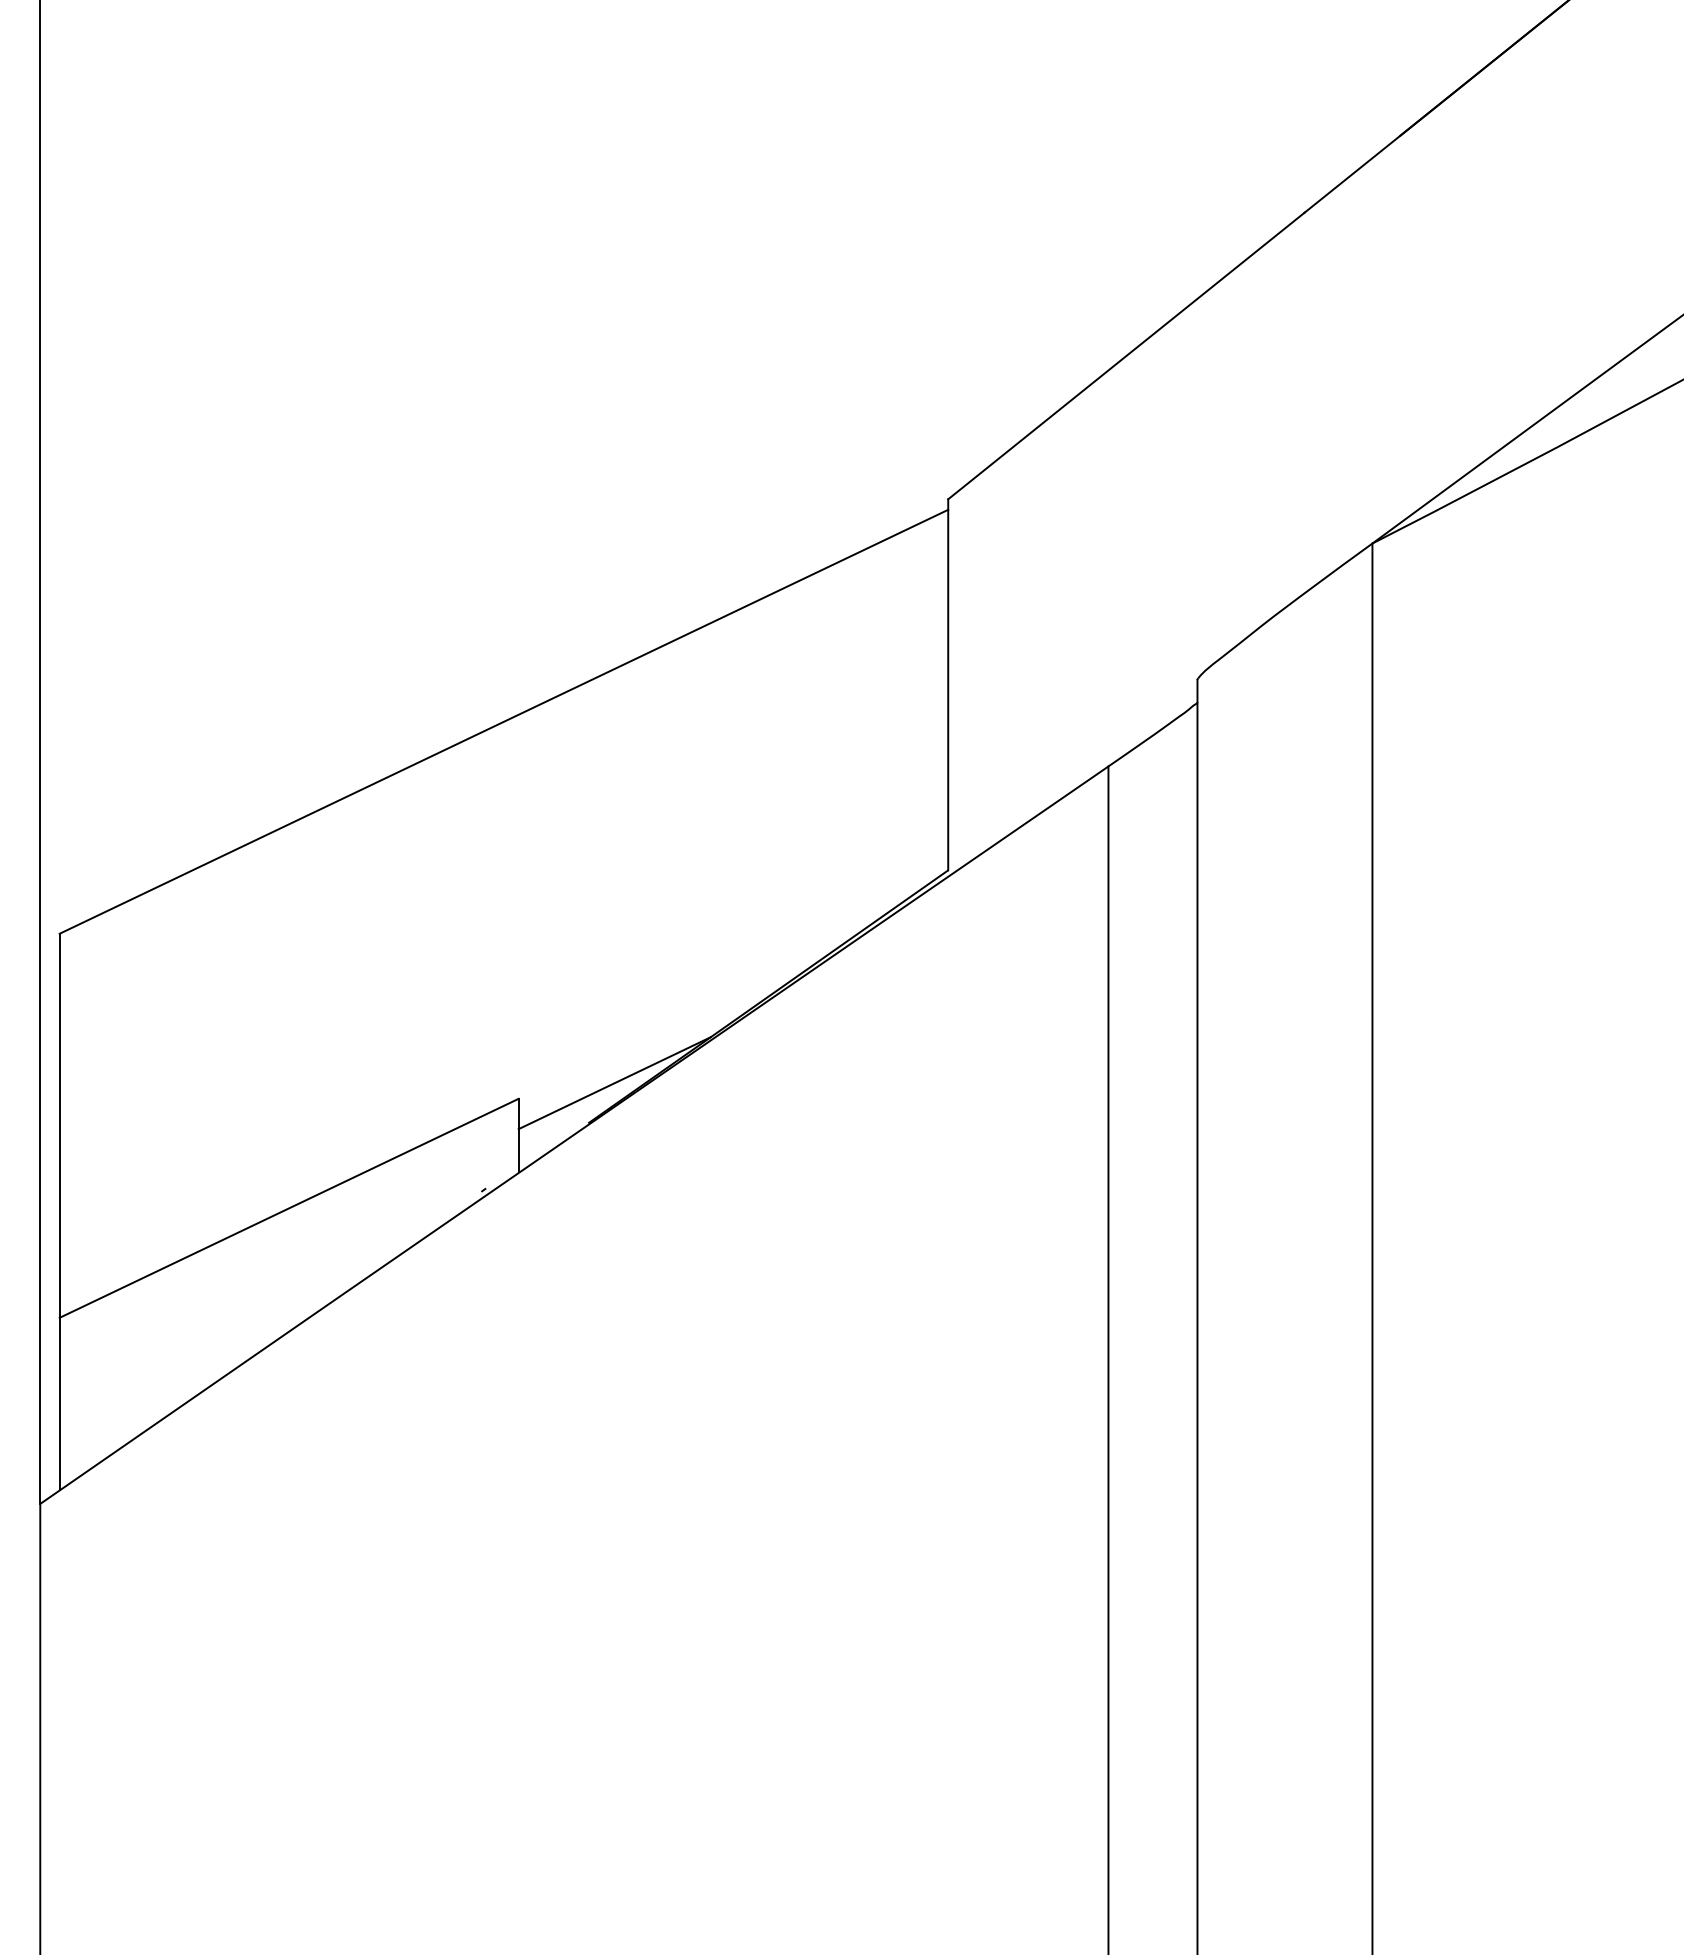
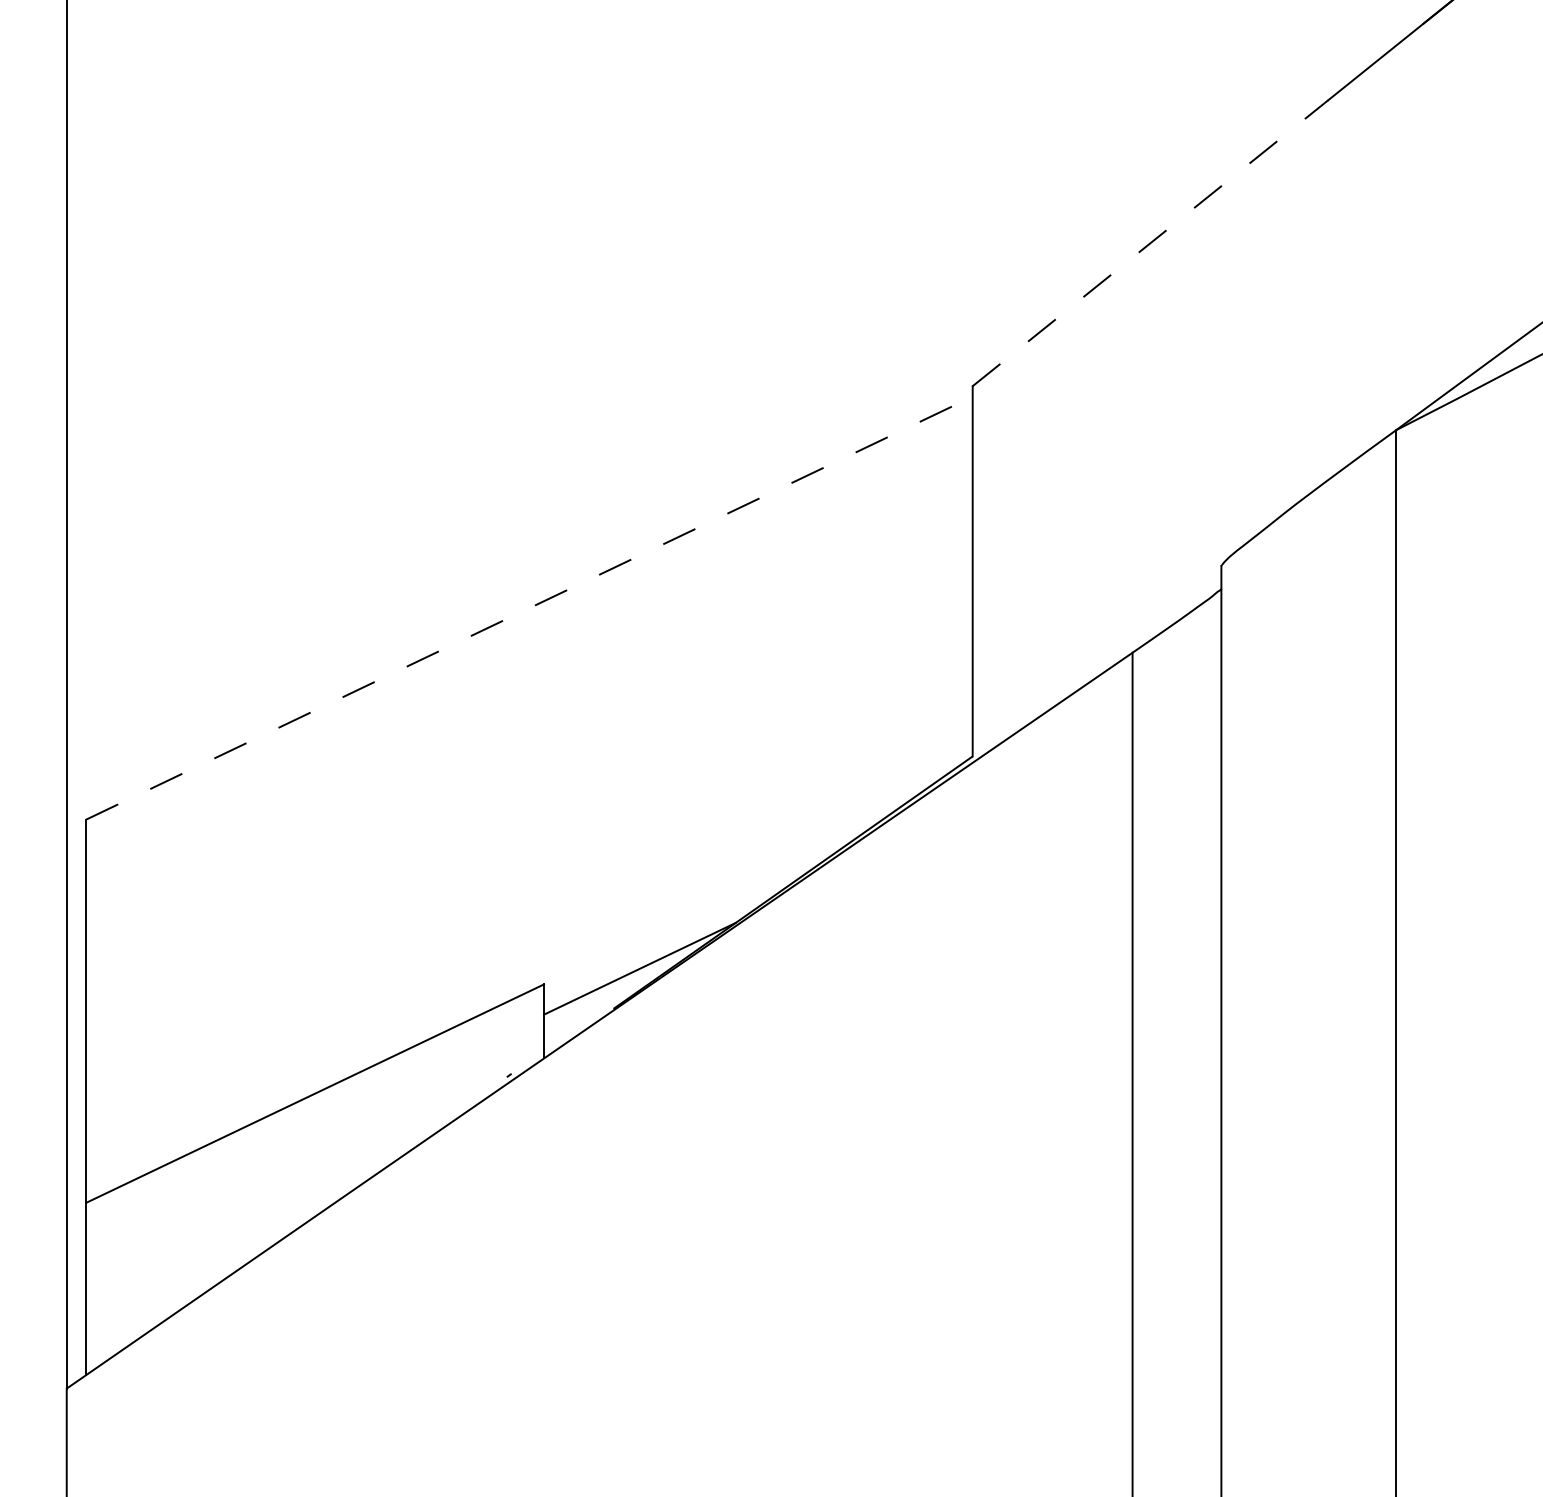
line: (1126, 356) -> (1150, 243), solid -> dashed
line: (504, 721) -> (529, 607), solid -> dashed

